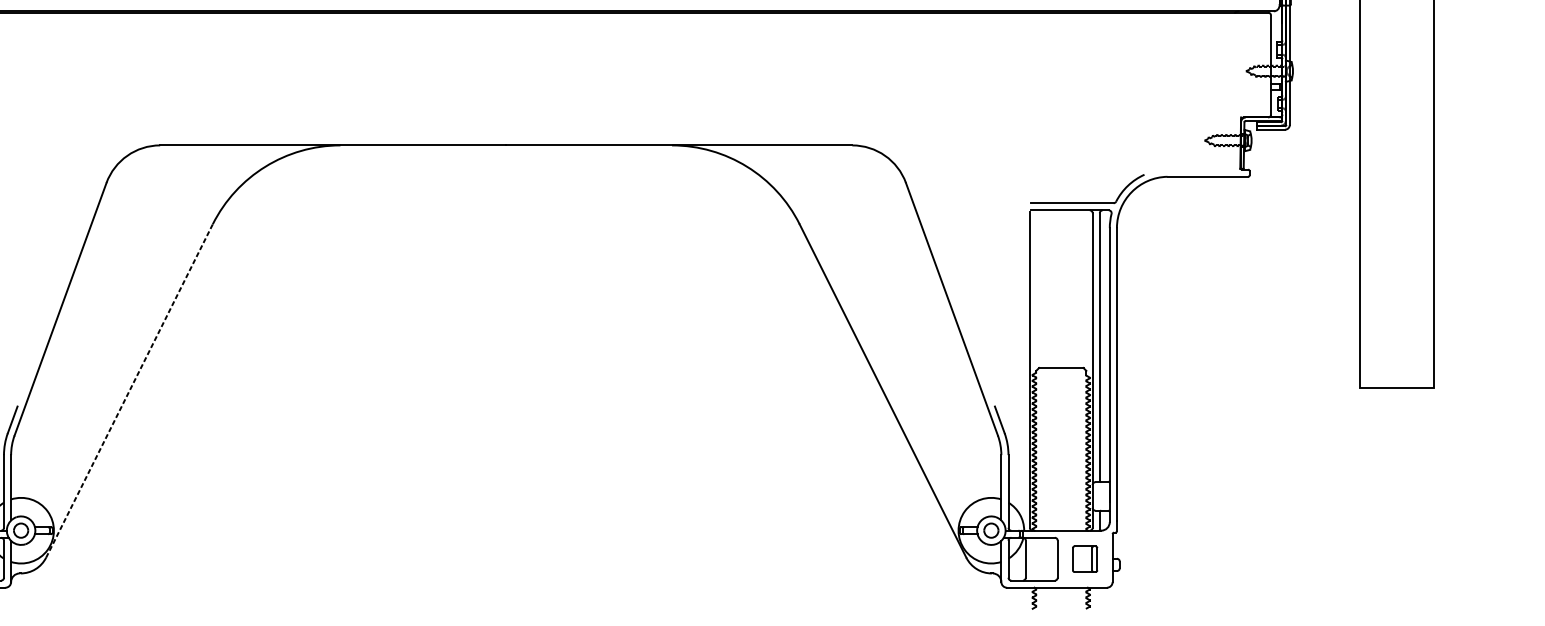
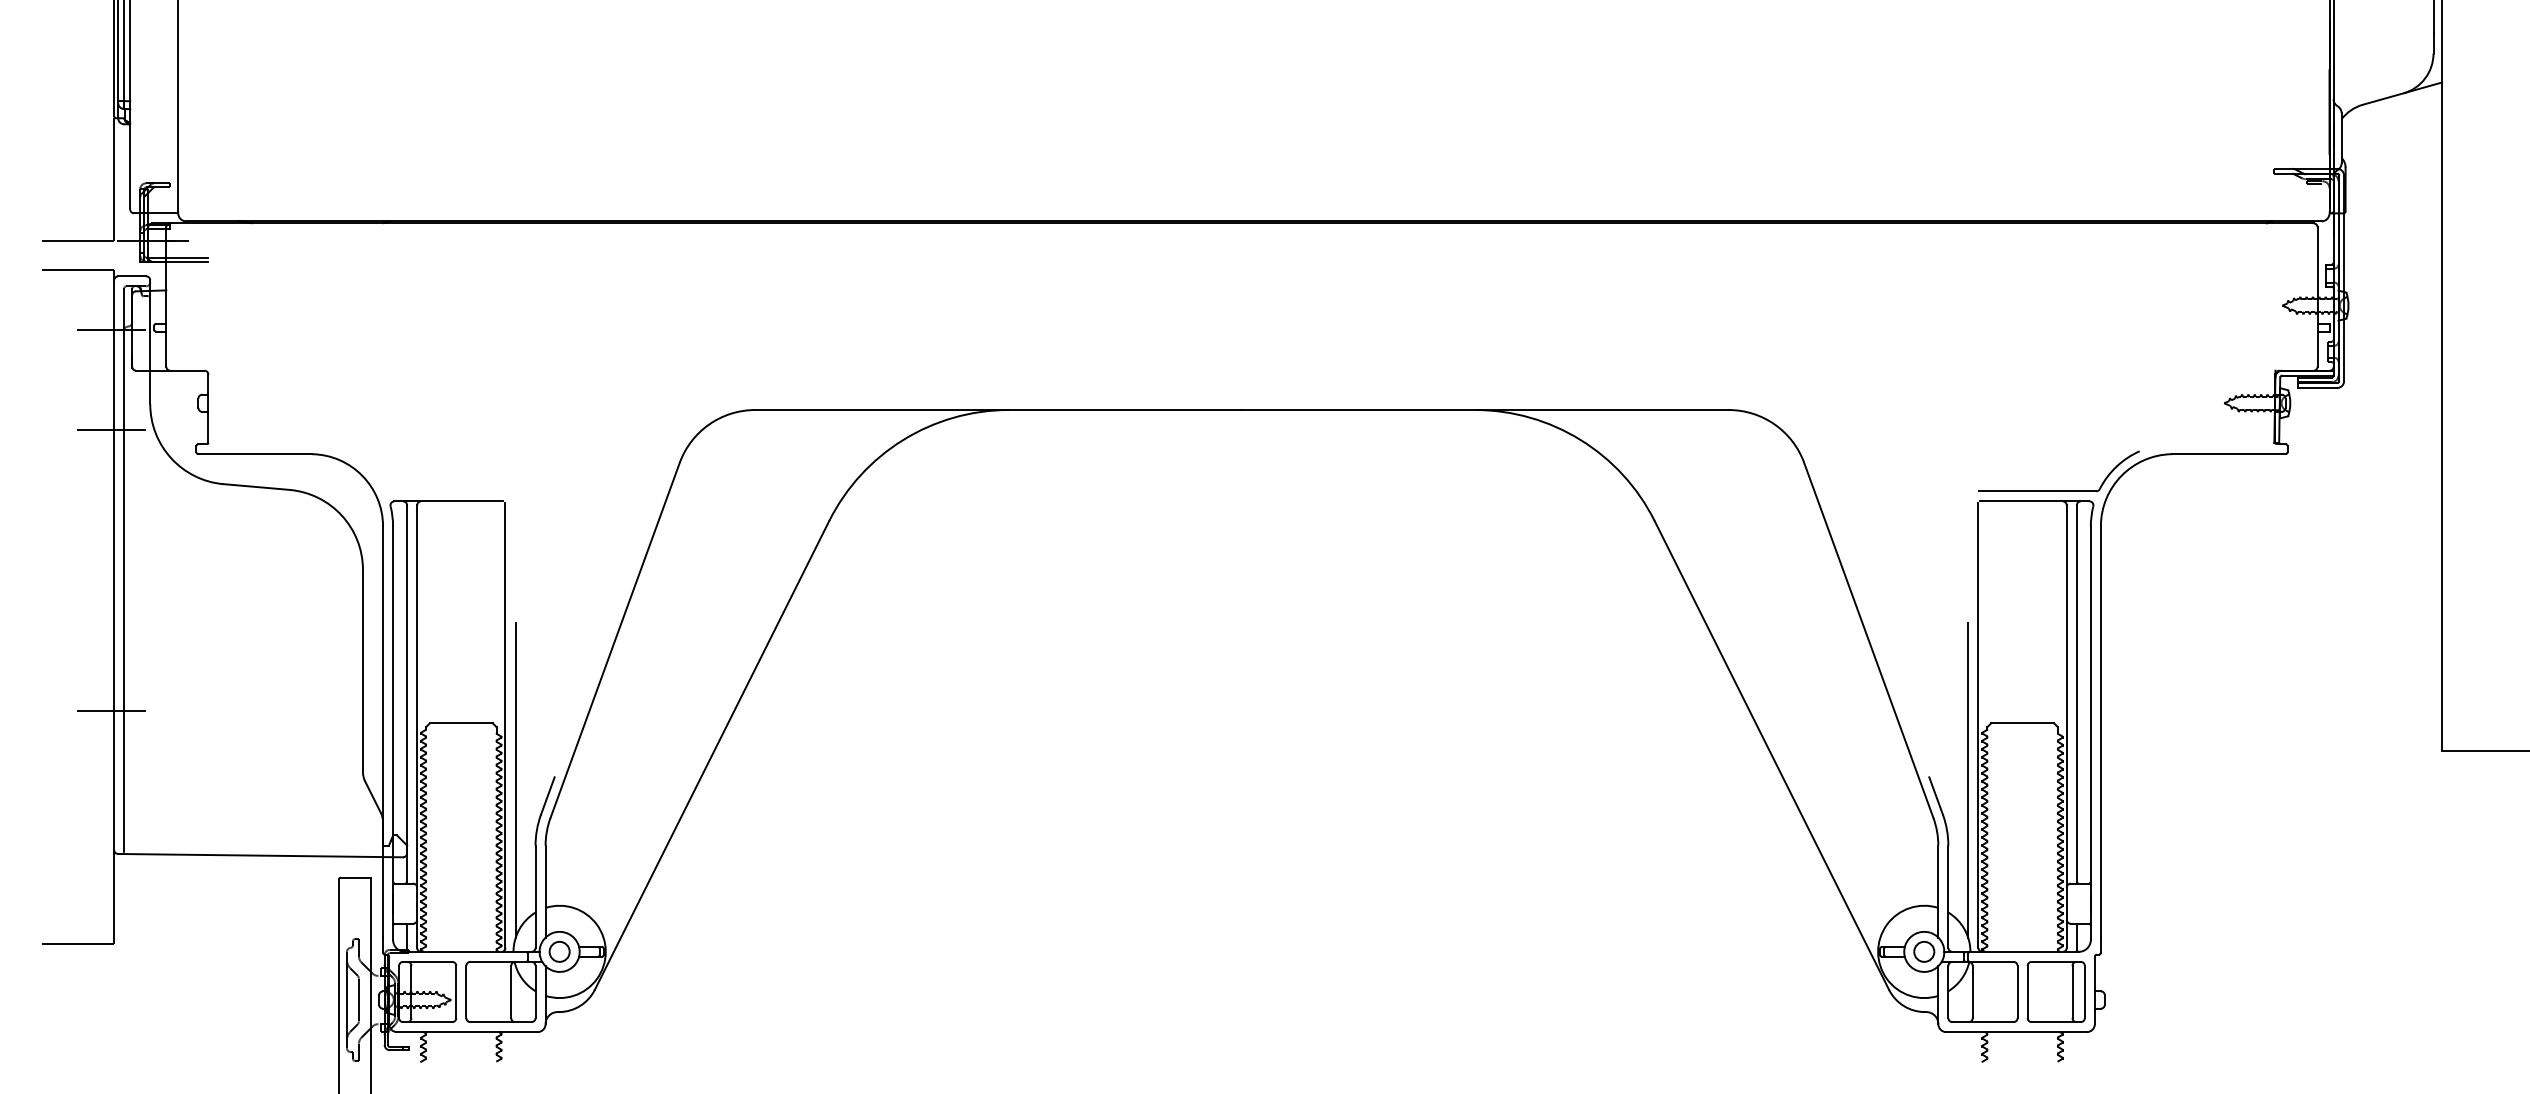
line: (129, 390) -> (712, 754), dashed -> solid
line: (1022, 408) -> (1968, 780), added
part: (1084, 558) -> (2055, 991), size x1.67

